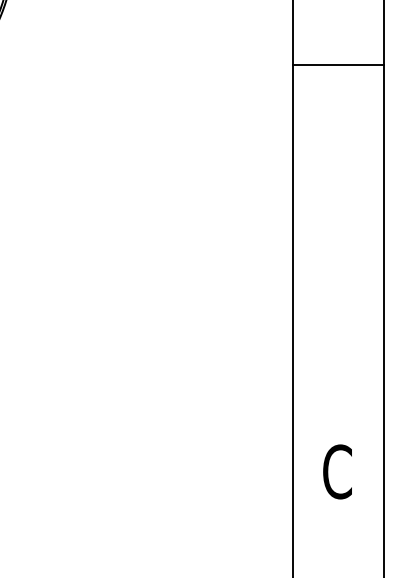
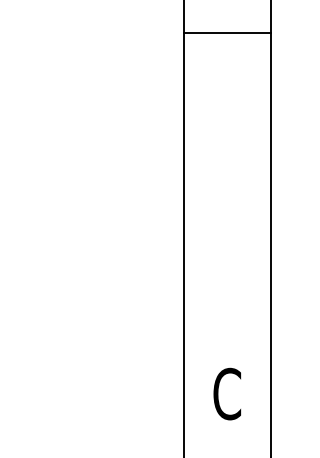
line: (337, 65) -> (227, 33), moved

